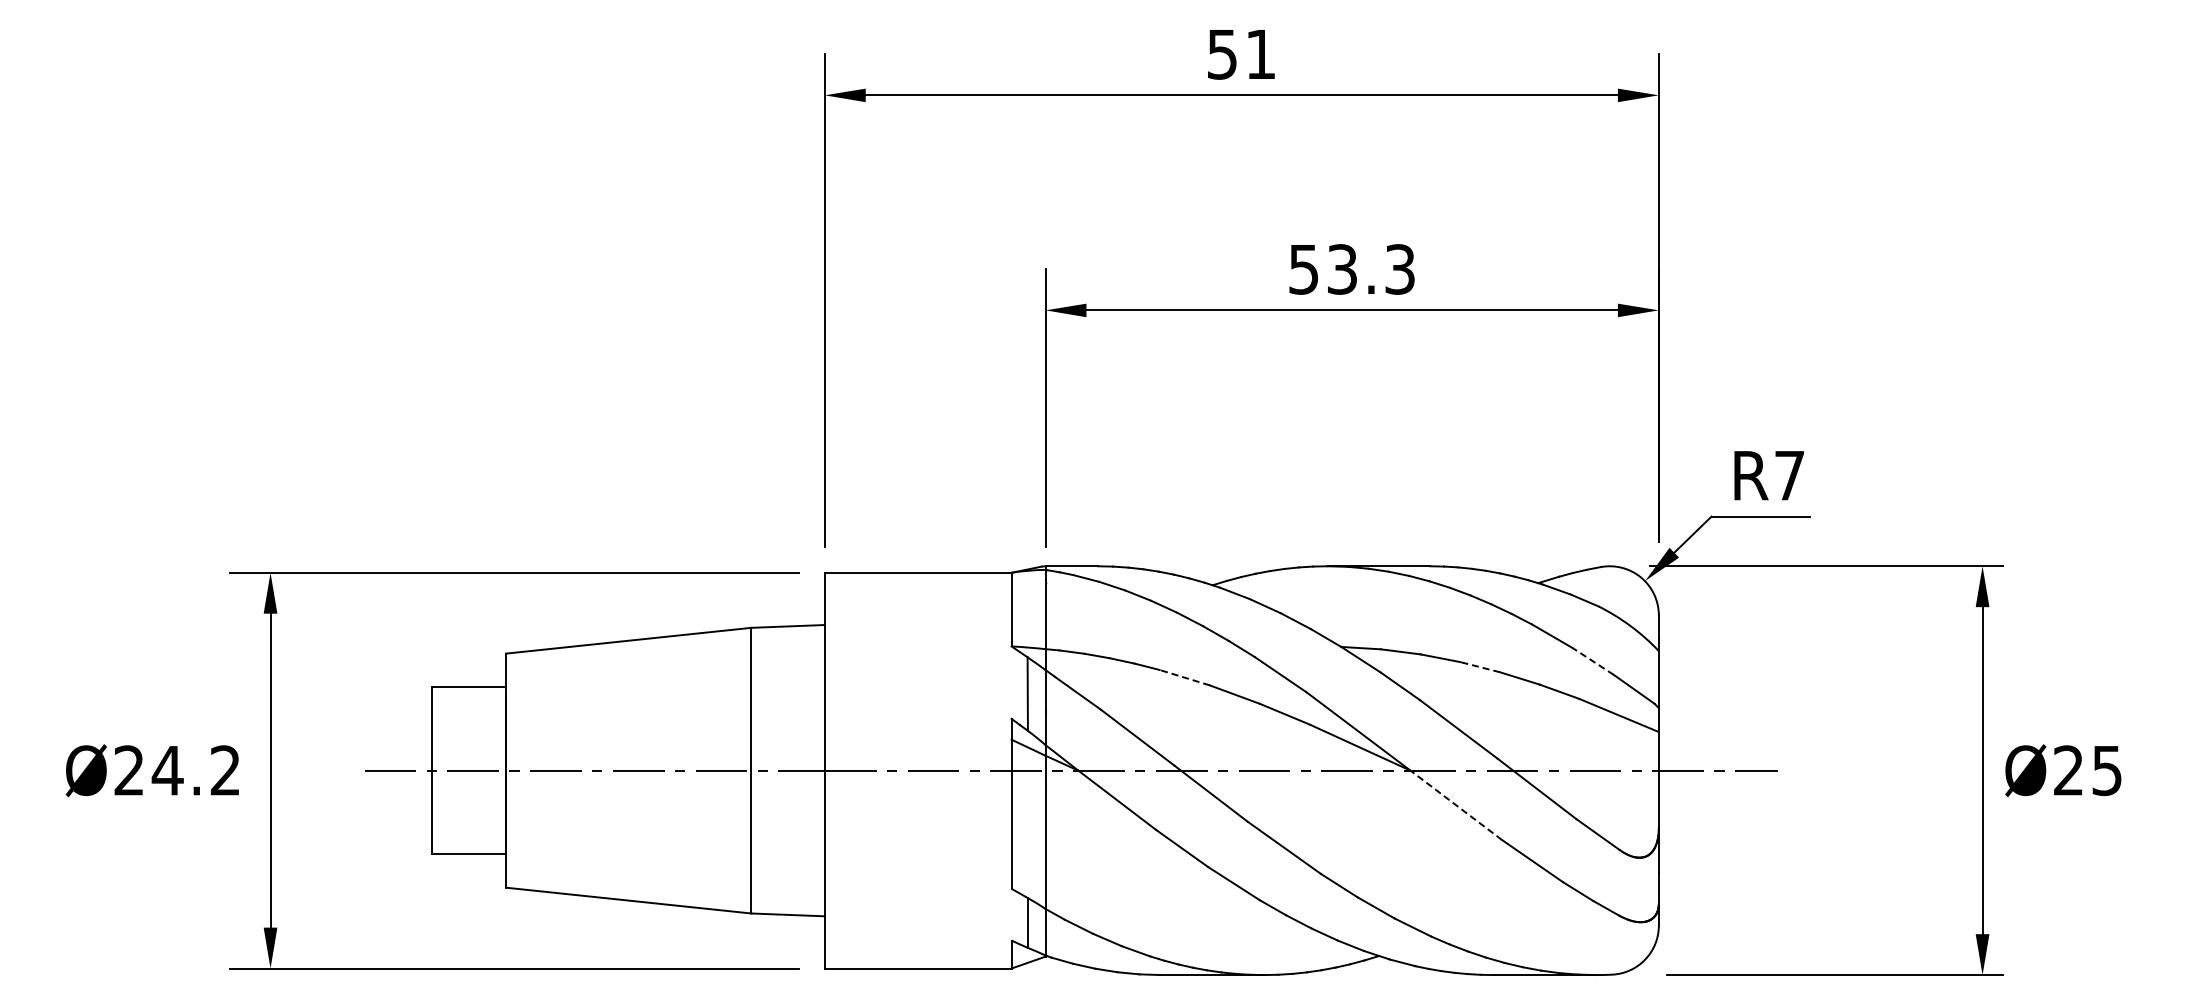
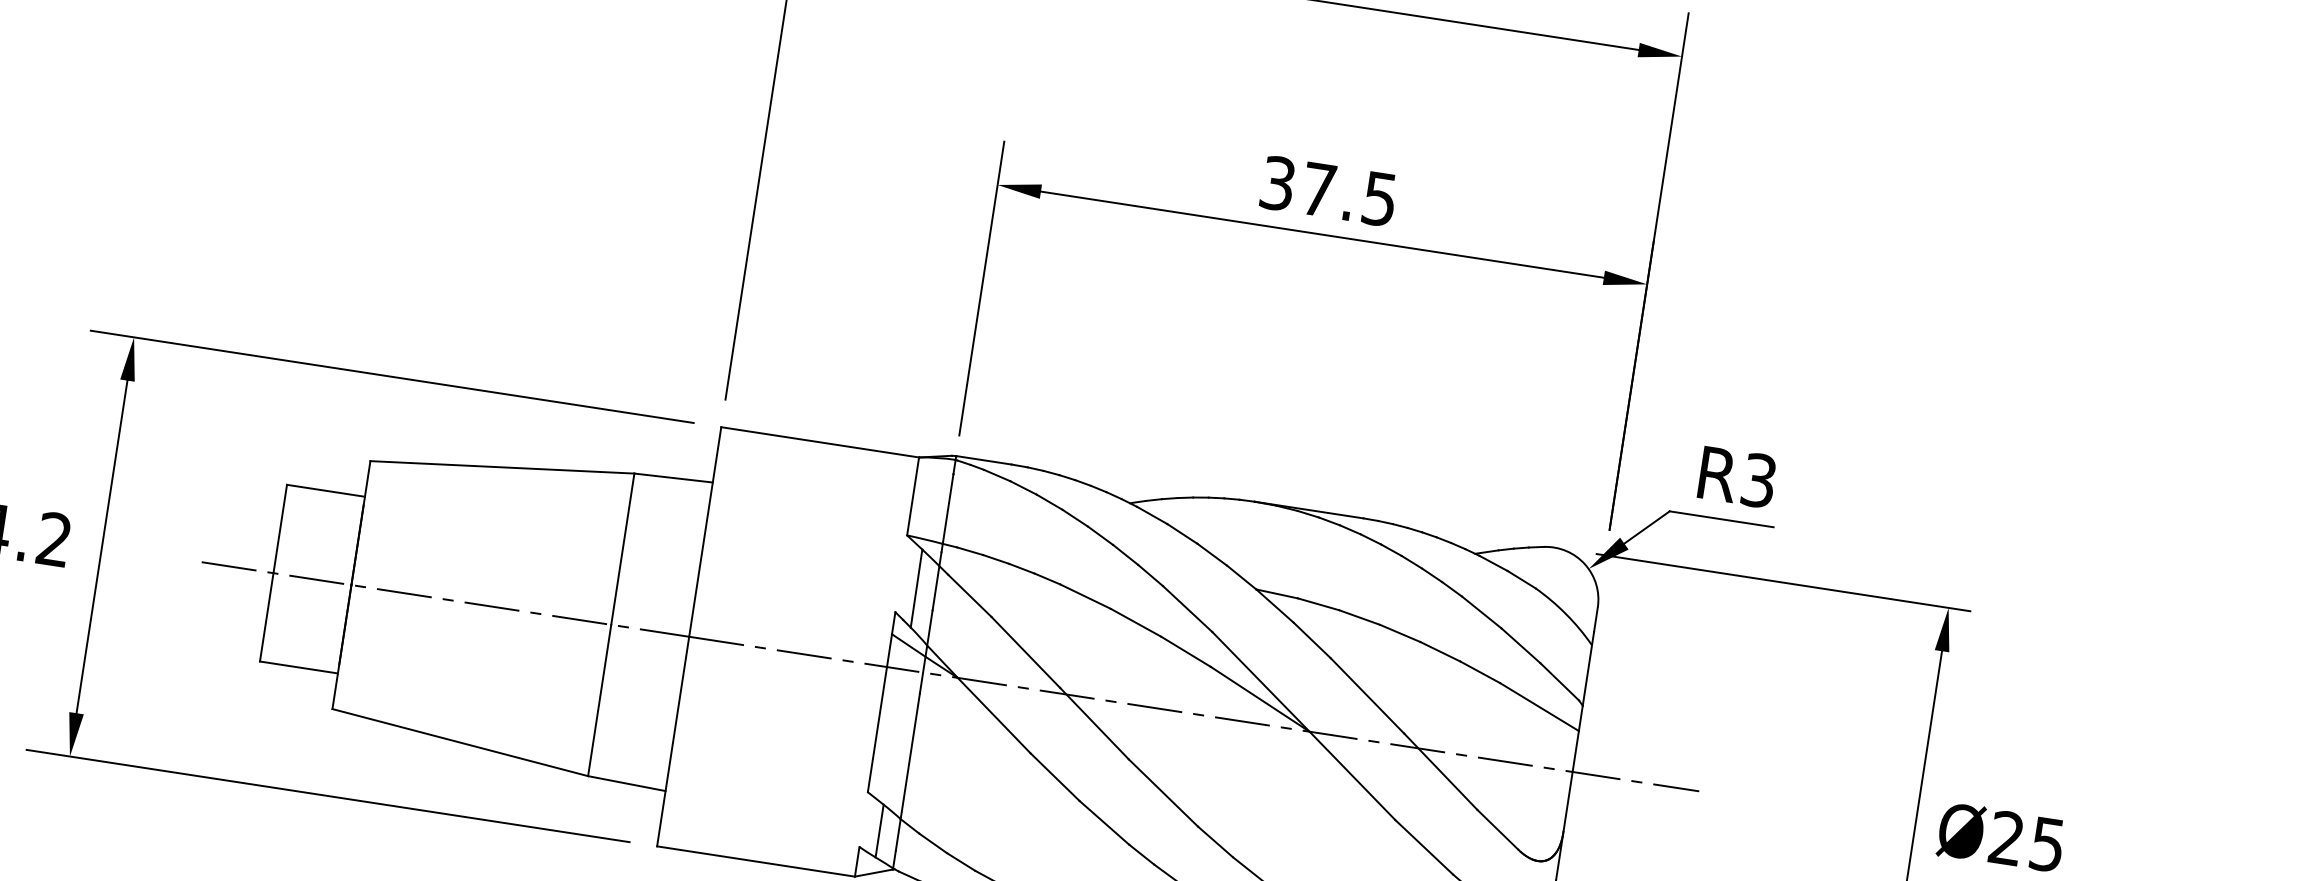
text: (1351, 269) -> (1328, 191), 53.3 -> 37.5
text: (1789, 475) -> (1758, 480), R7 -> R3
line: (1592, 661) -> (1520, 645), dashed -> solid
line: (1479, 667) -> (1399, 633), dashed -> solid
line: (1184, 677) -> (1085, 596), dashed -> solid
line: (1455, 805) -> (1351, 775), dashed -> solid

